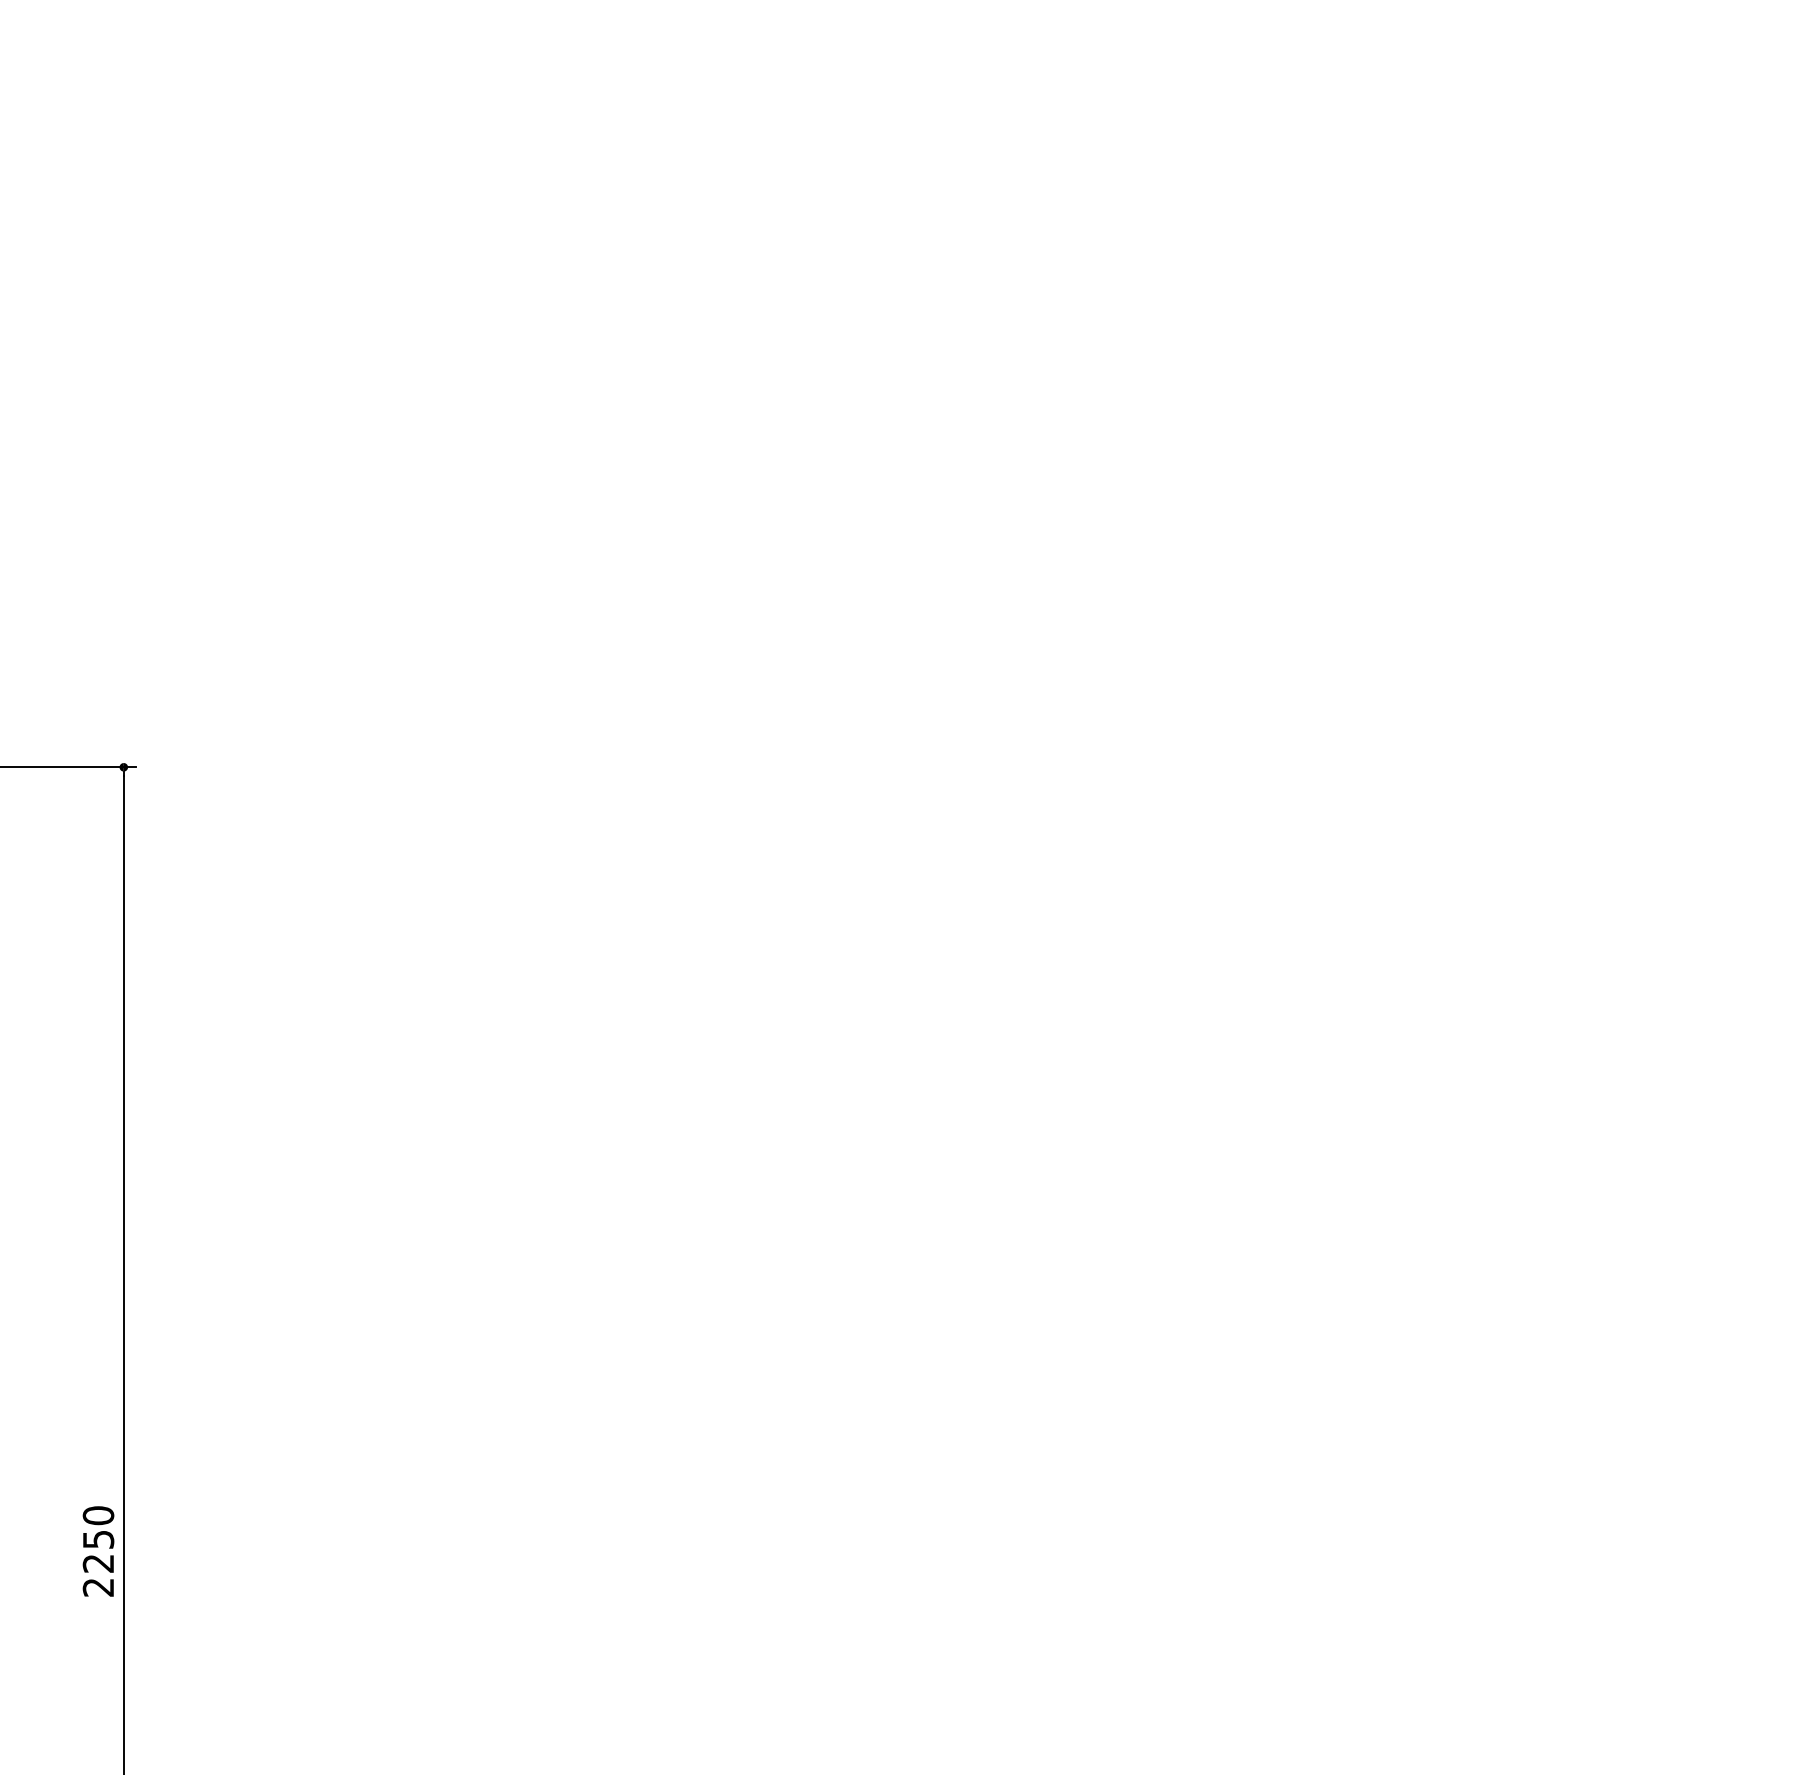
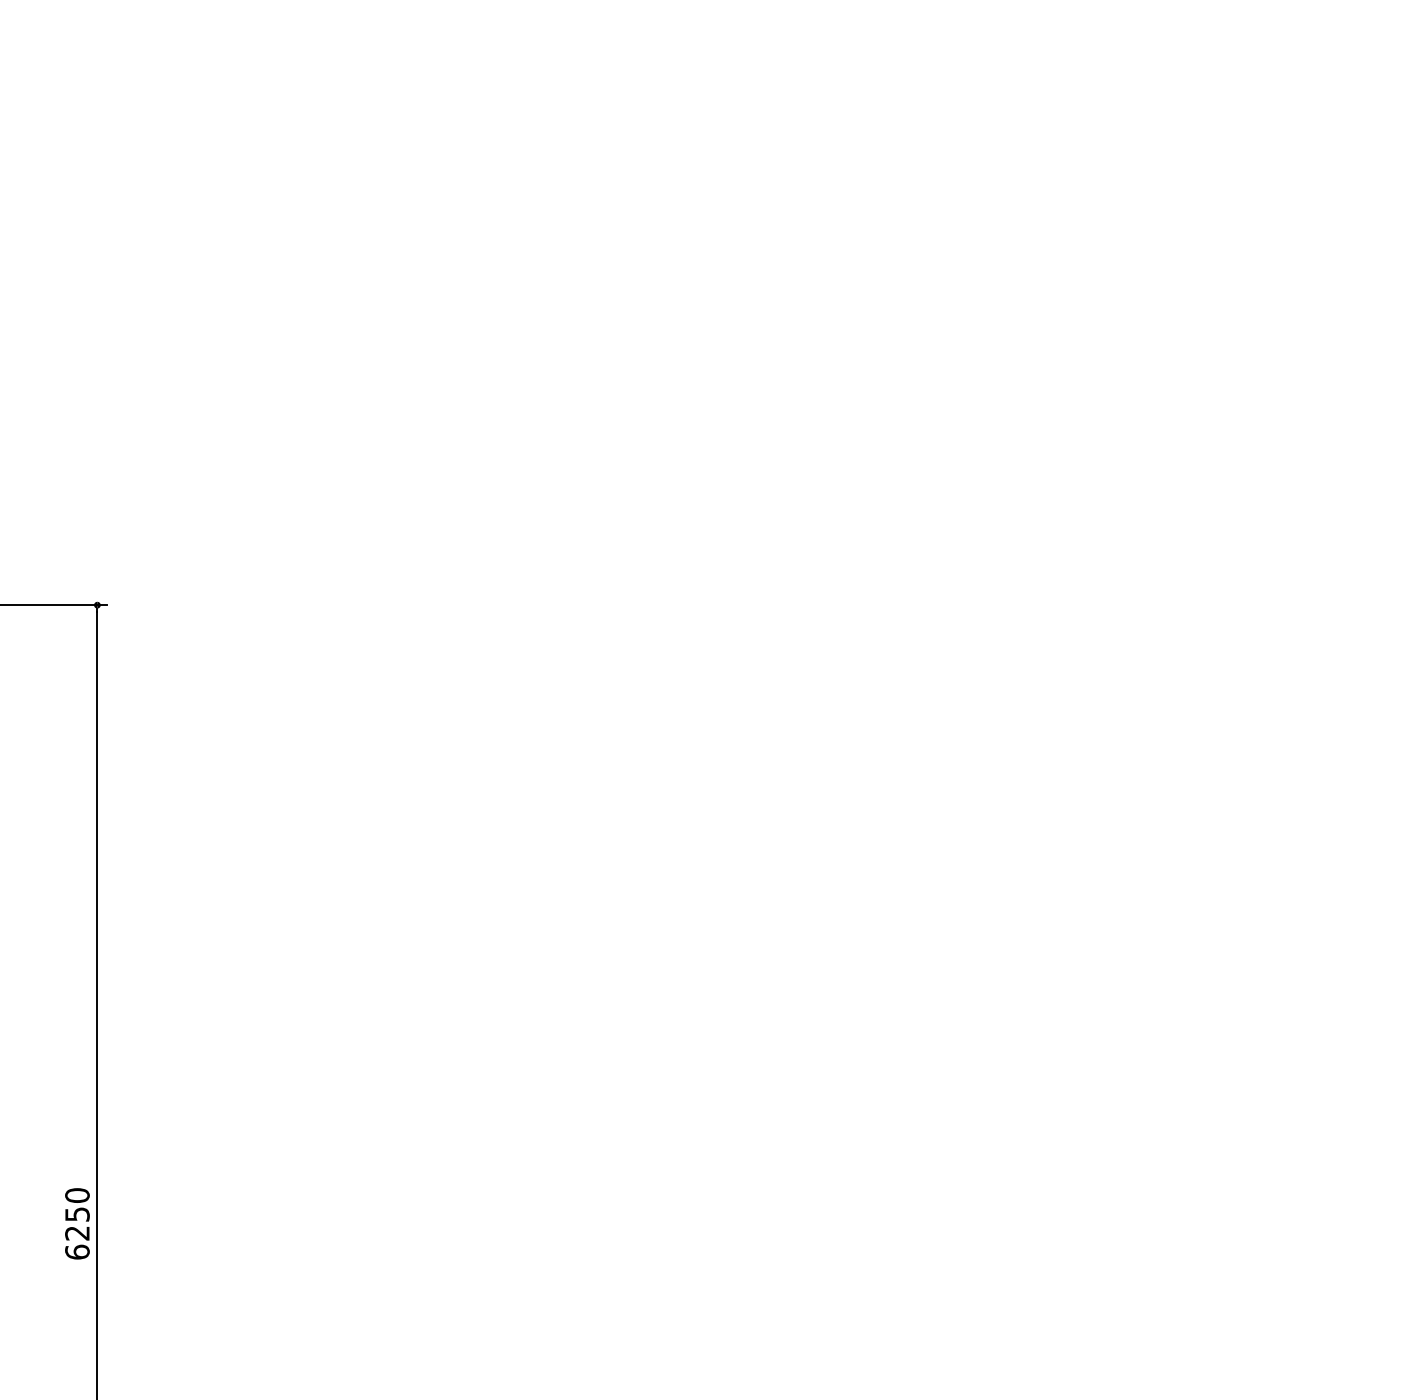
text: (98, 1587) -> (77, 1252), 2250 -> 6250

